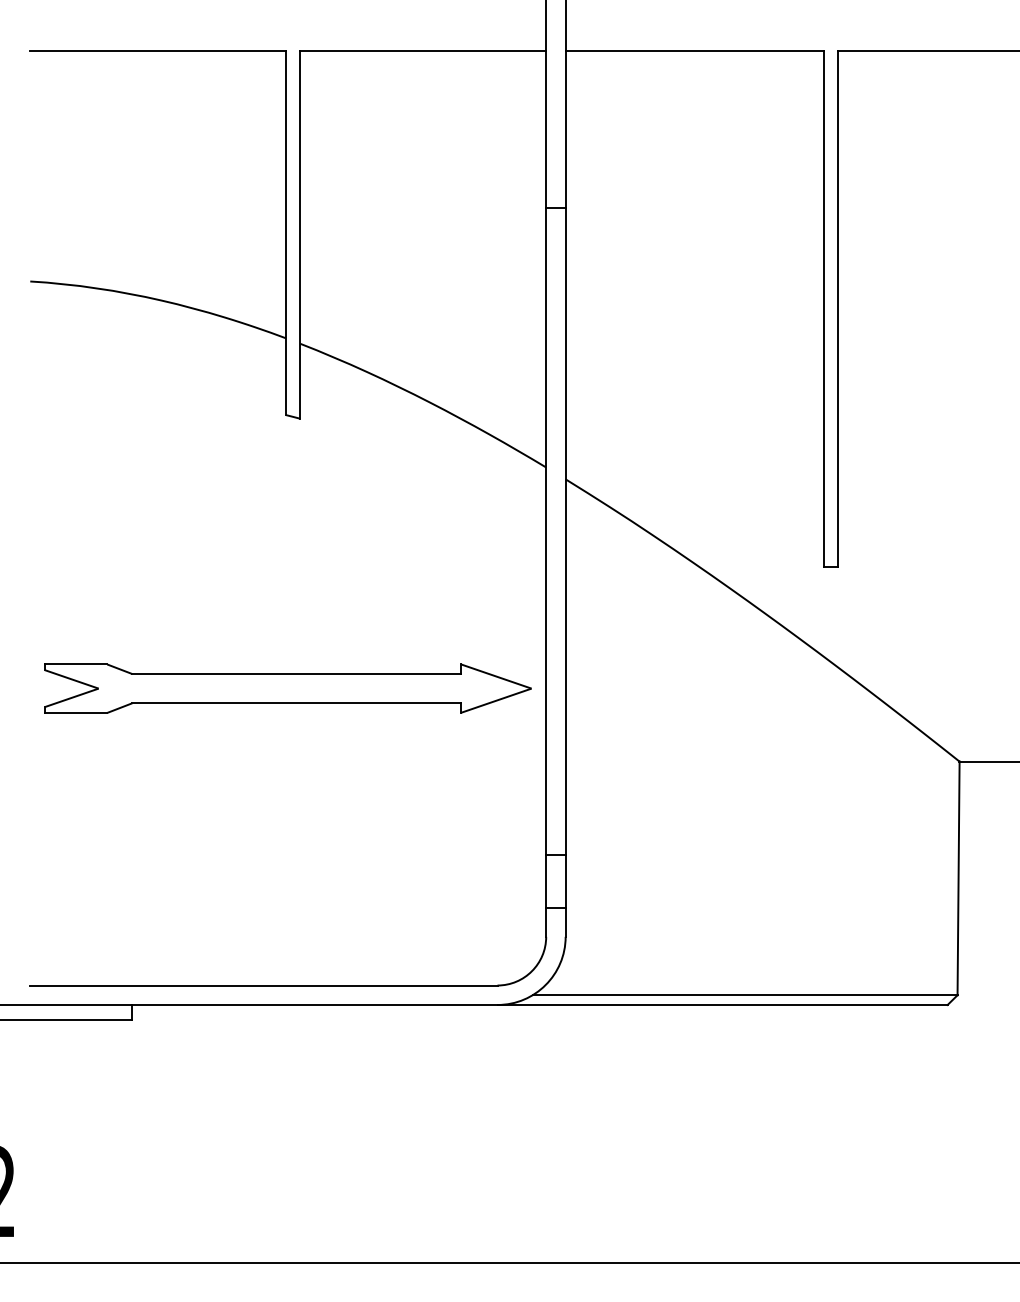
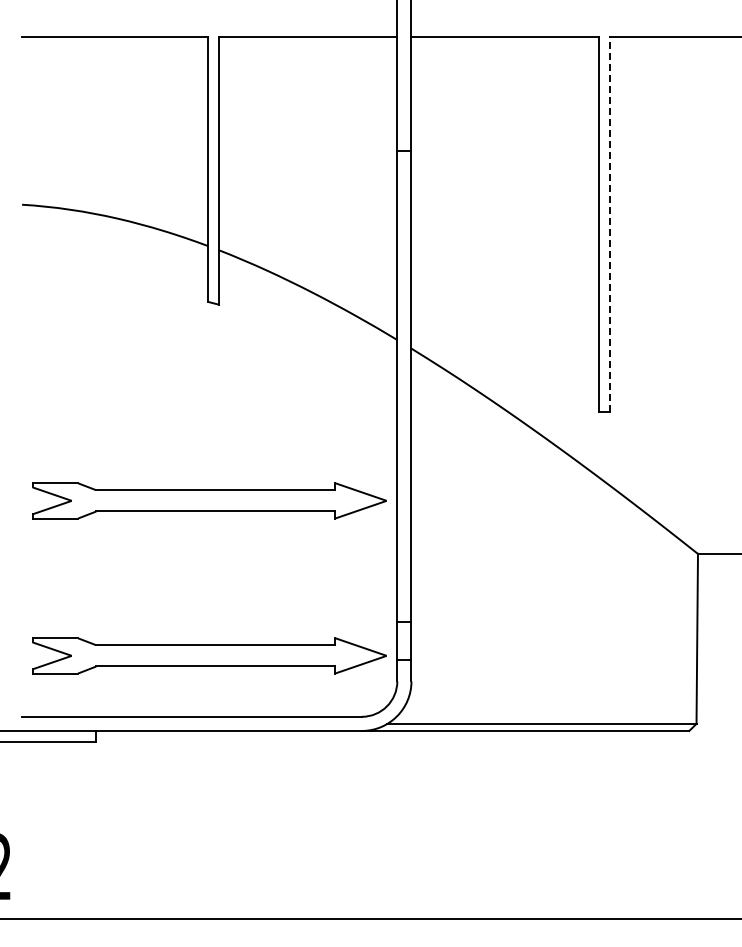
line: (837, 308) -> (609, 224), solid -> dashed
part: (287, 901) -> (209, 655), added

